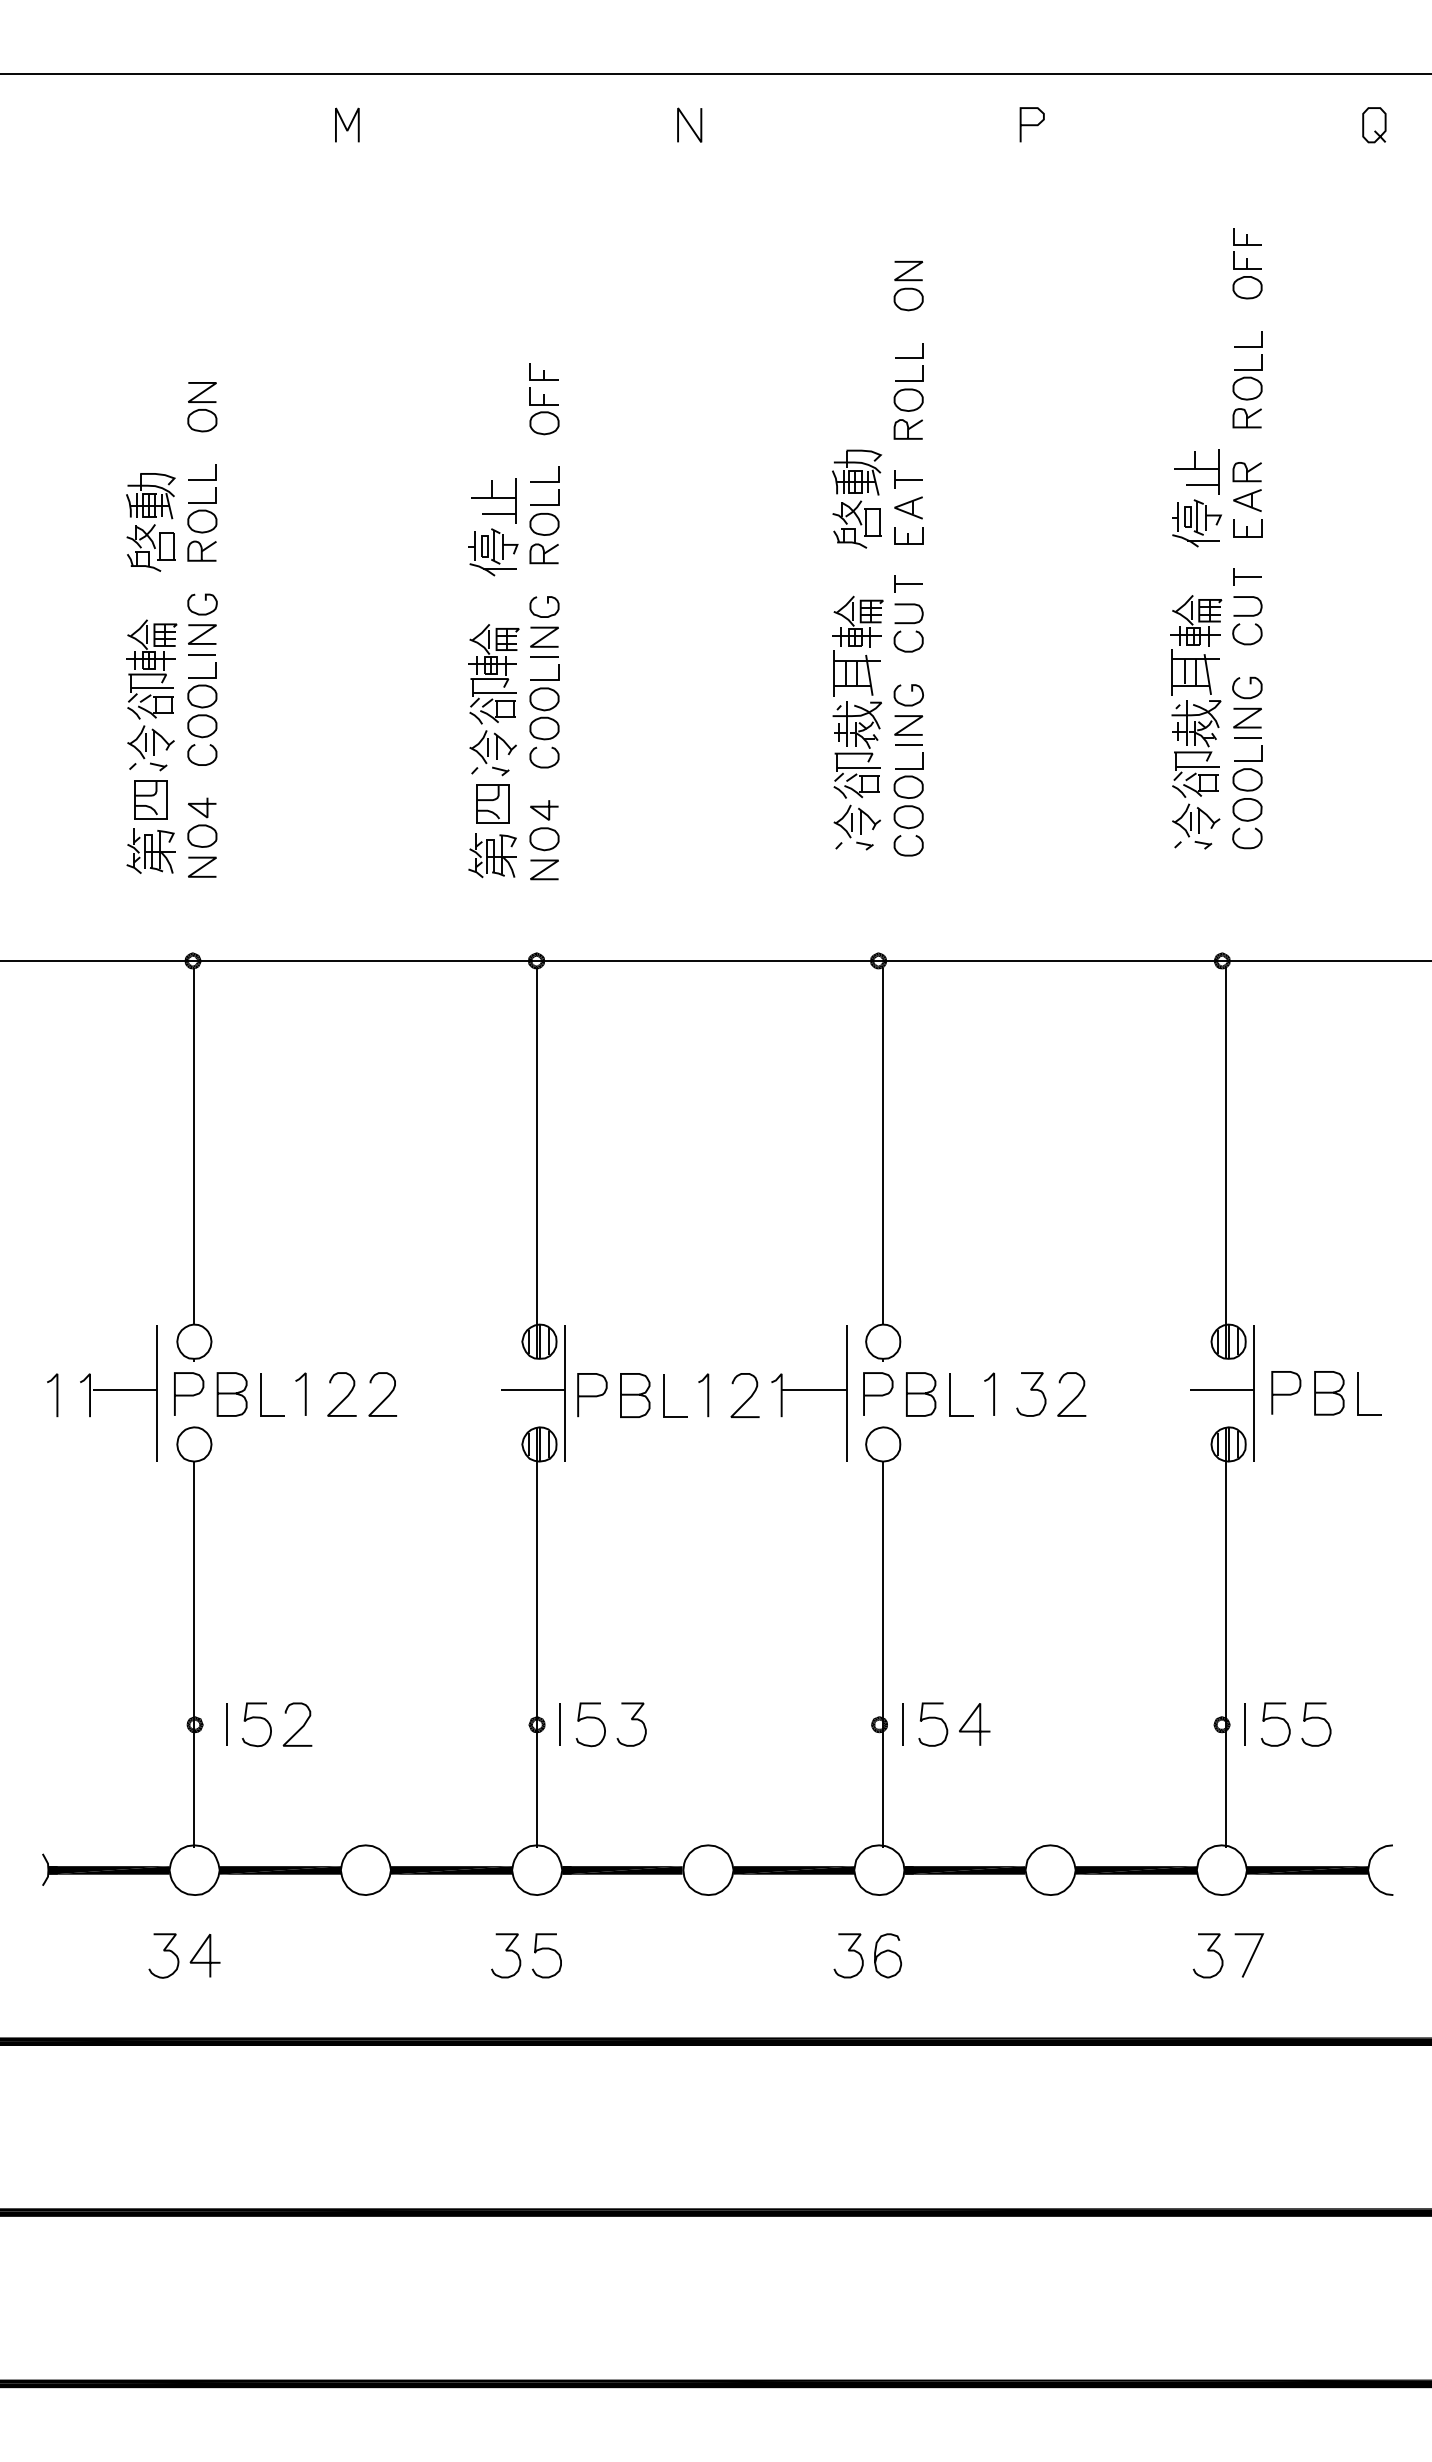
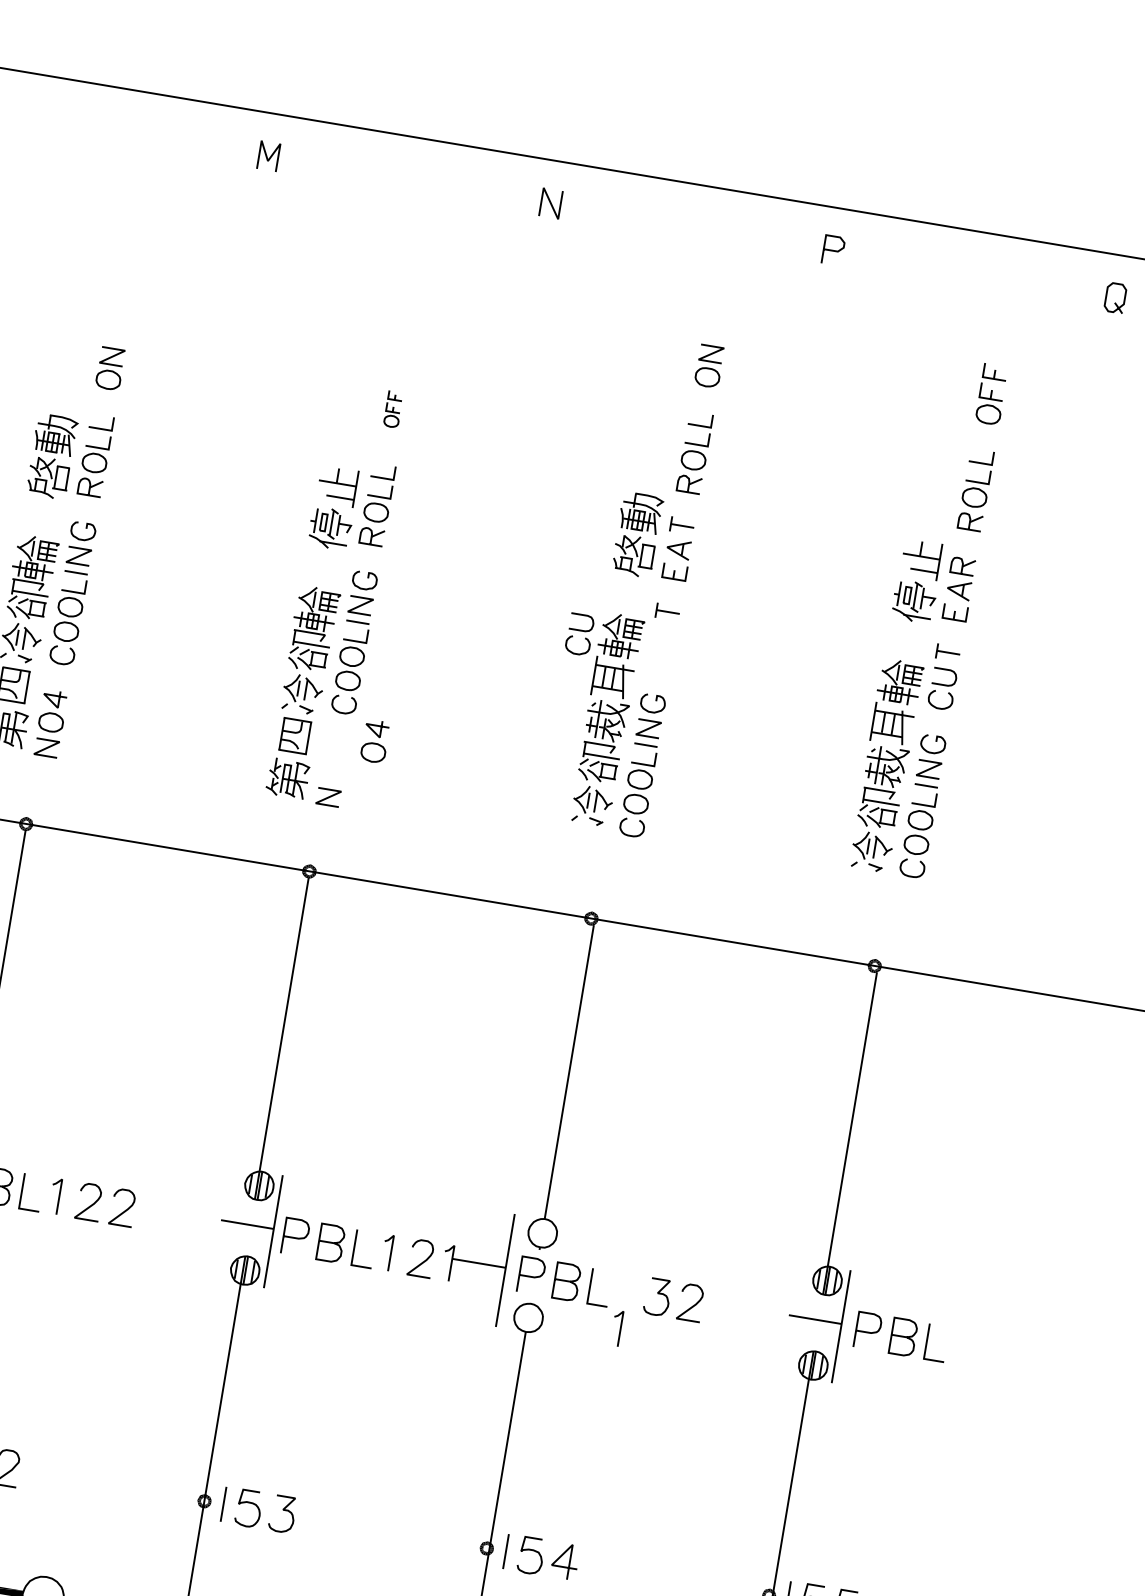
part: (544, 399) -> (393, 409), size x0.6
part: (908, 627) -> (579, 634), moved
part: (544, 825) -> (375, 741), moved
line: (993, 1393) -> (620, 1328), moved

